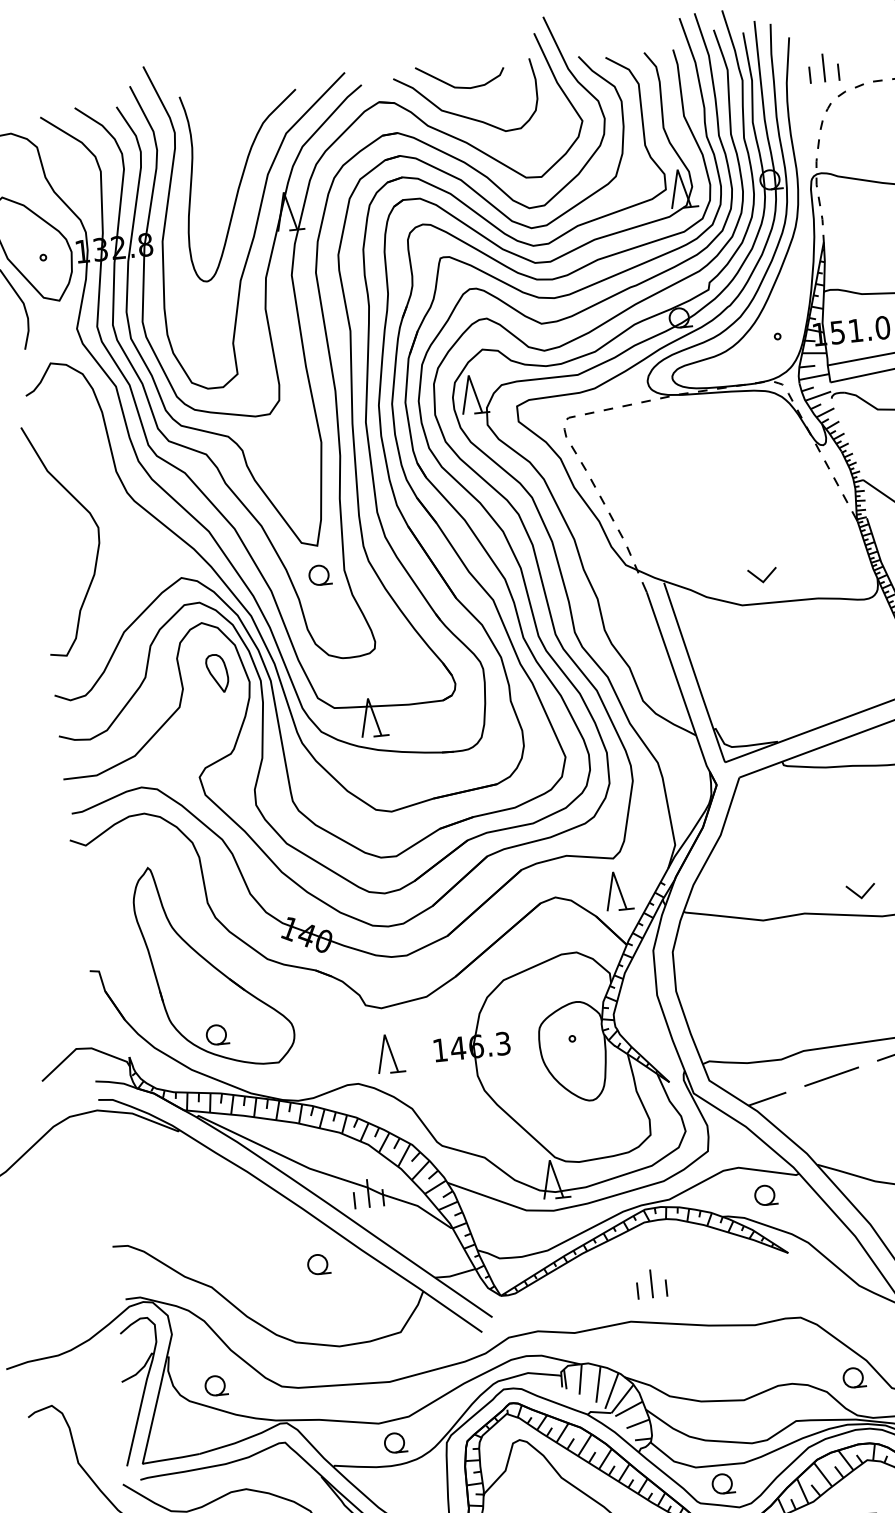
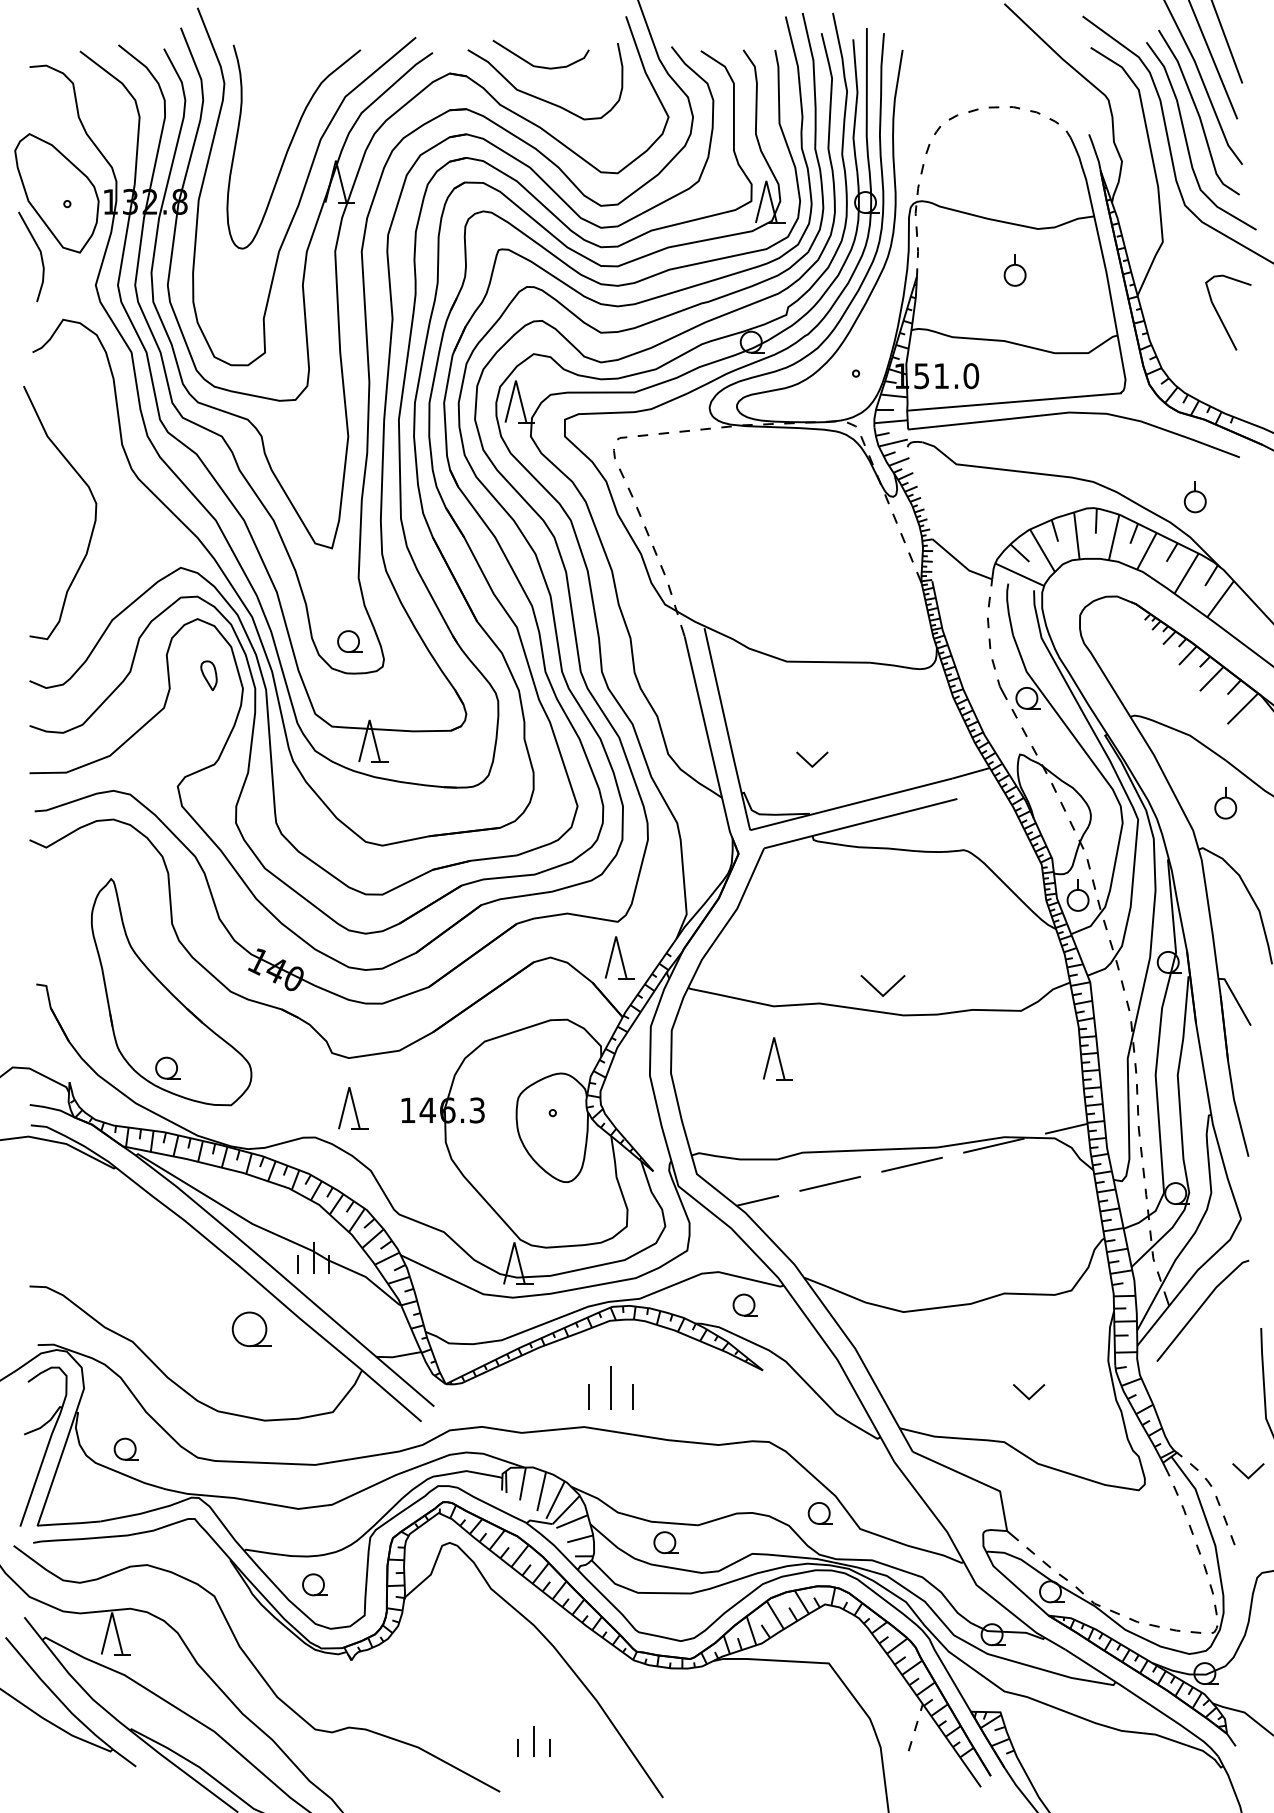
part: (823, 67) -> (936, 86), removed
part: (319, 575) -> (349, 641), moved
part: (762, 575) -> (812, 759), moved
part: (216, 673) -> (208, 675), size x0.7
part: (861, 891) -> (883, 986), size x1.4
part: (771, 967) -> (777, 1058), added
part: (318, 1263) -> (251, 1328), size x1.6
part: (651, 1284) -> (610, 1388), size x1.4
part: (395, 1442) -> (314, 1584), moved
part: (722, 1483) -> (665, 1542), moved

